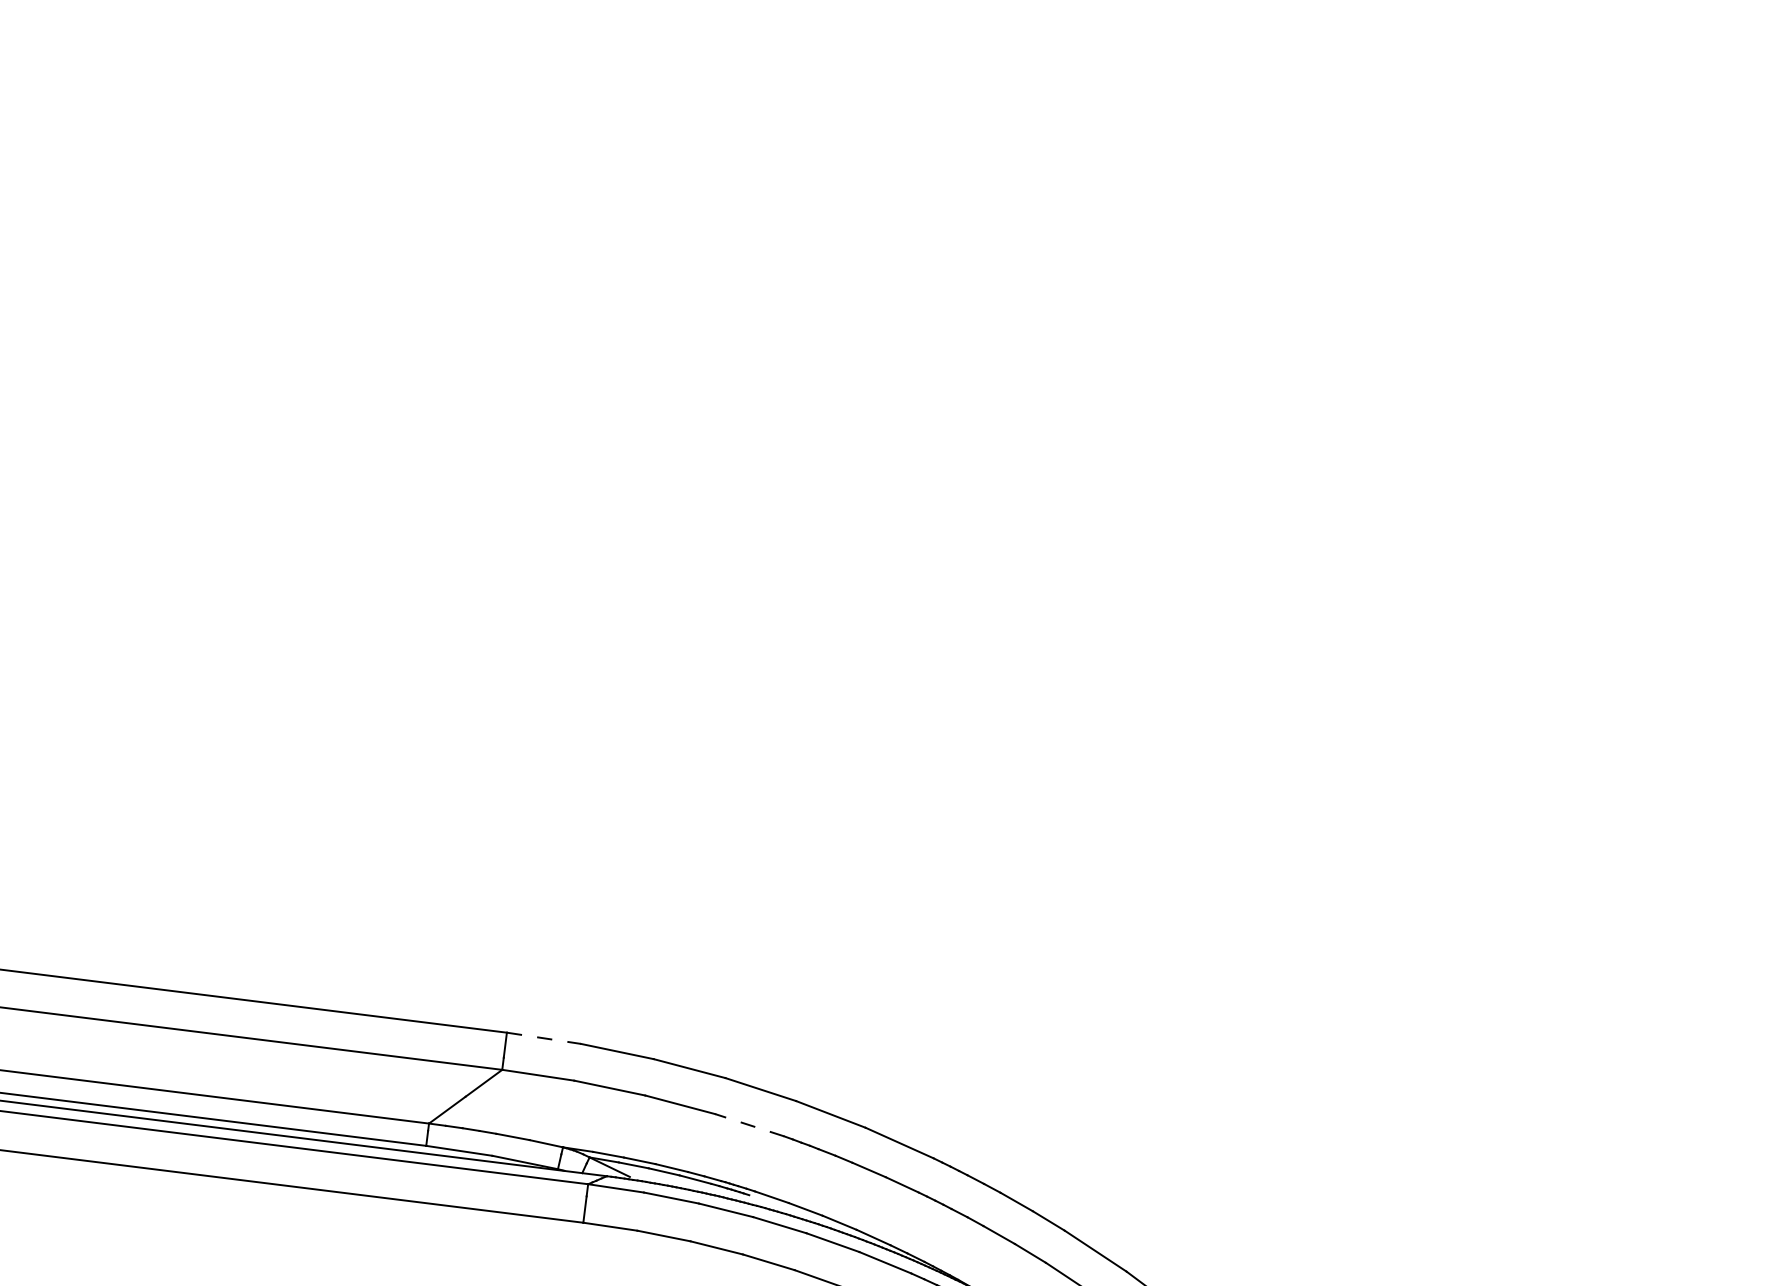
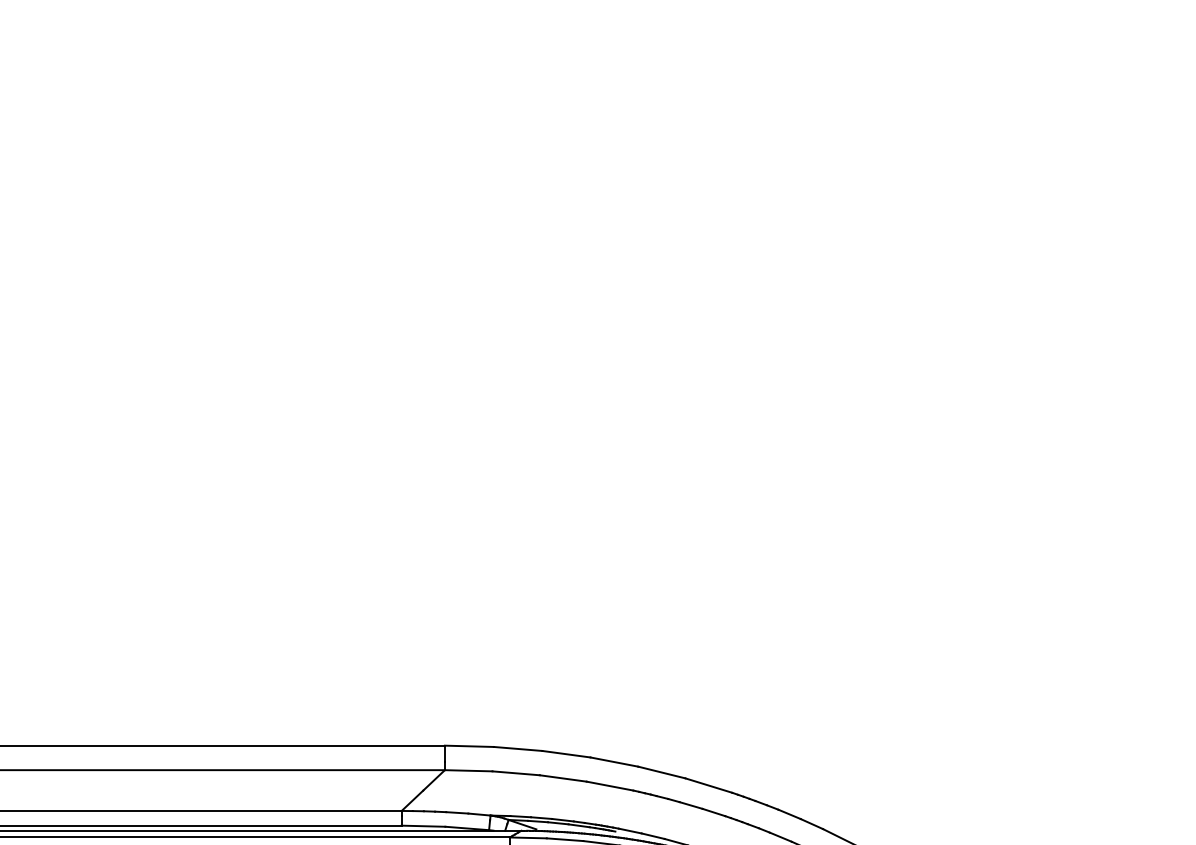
line: (544, 1038) -> (469, 746), dashed -> solid
line: (750, 1125) -> (610, 786), dashed -> solid

